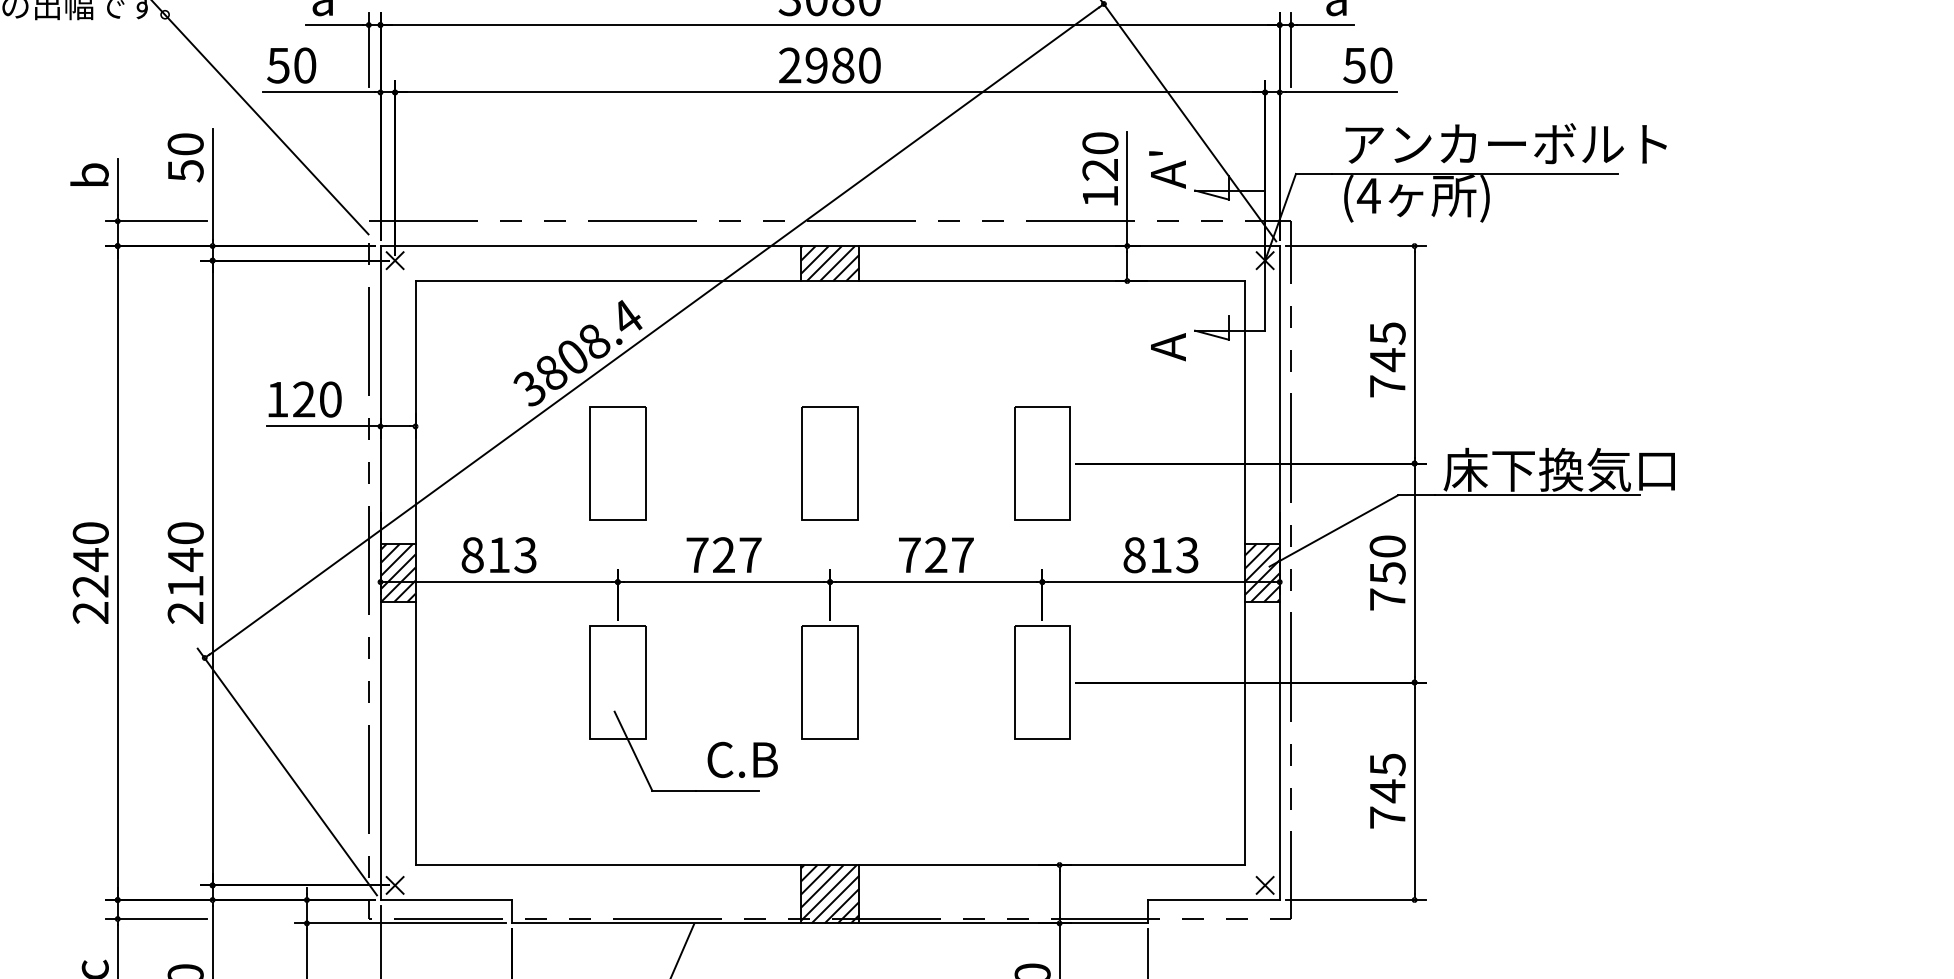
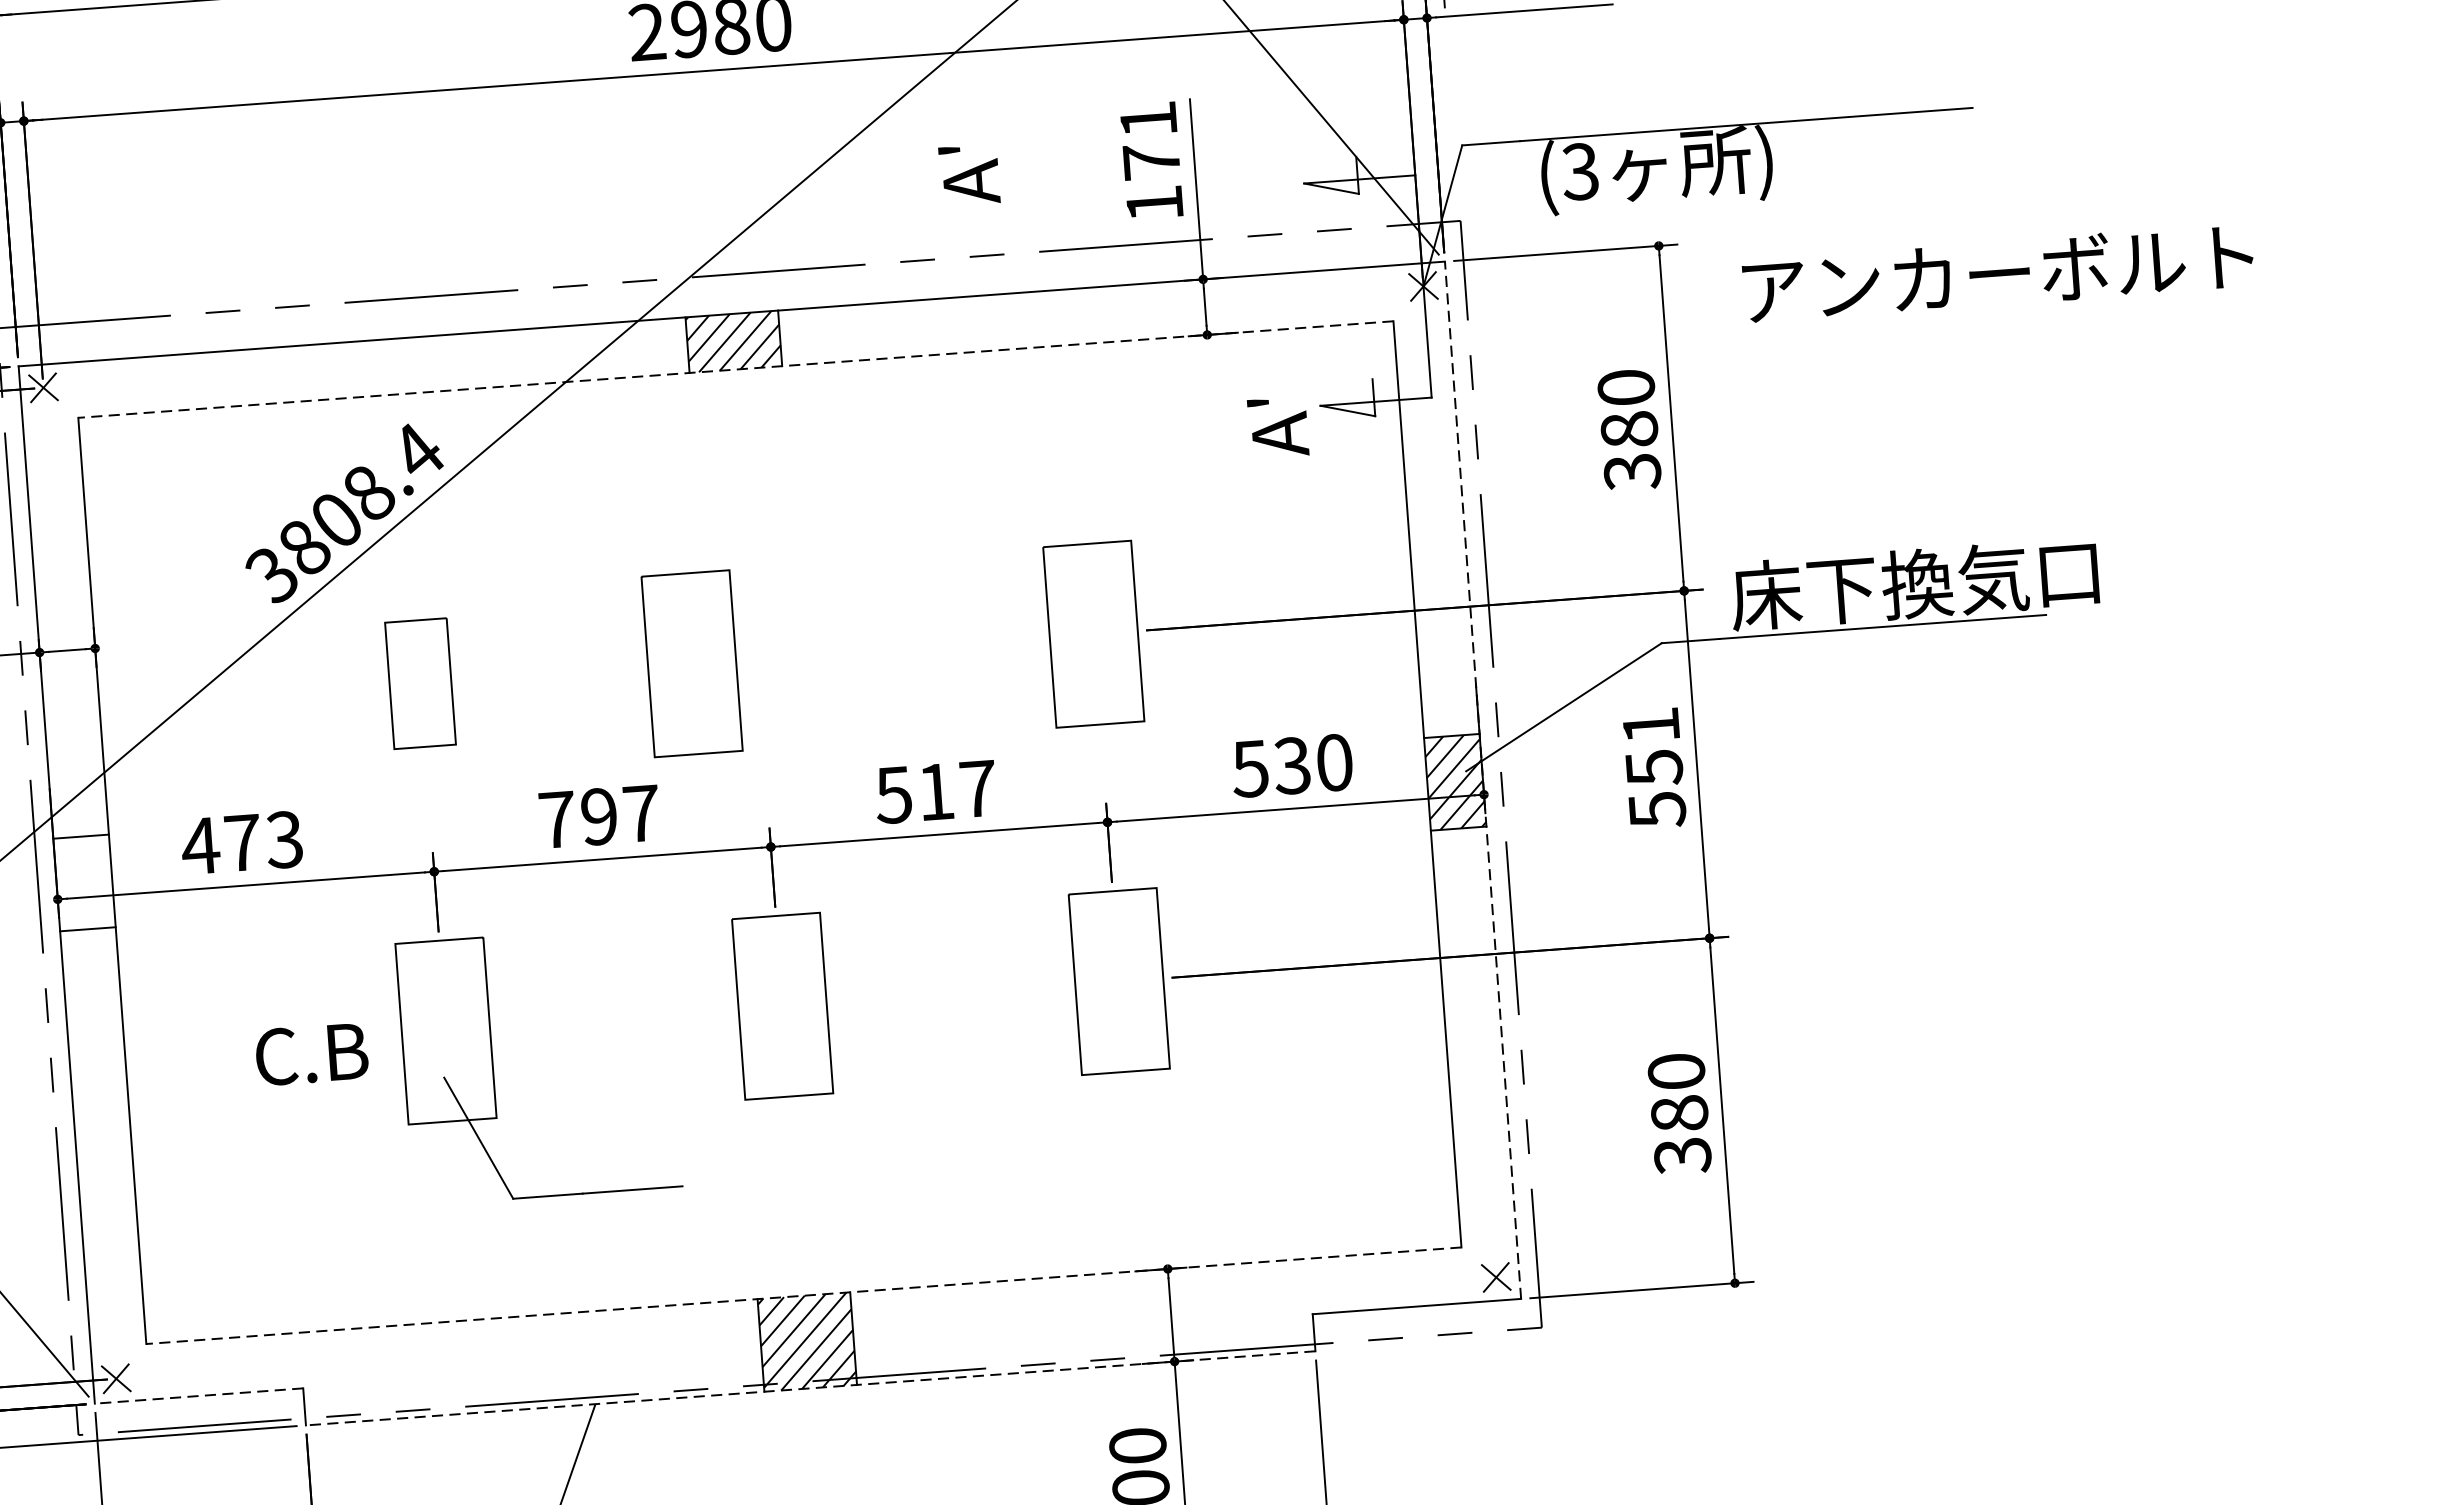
text: (1505, 143) -> (1997, 272), moved
text: (1100, 156) -> (1150, 140), 120 -> 171
text: (1167, 169) -> (969, 174), moved
text: (1368, 195) -> (1579, 171), (4 -> (3
line: (830, 281) -> (736, 370), solid -> dashed
text: (1155, 325) -> (1257, 402), A -> A'
text: (1387, 359) -> (1629, 429), 745 -> 380
part: (617, 463) -> (419, 683), size x0.7
part: (829, 463) -> (691, 663), moved
text: (485, 555) -> (221, 844), 813 -> 473
text: (723, 555) -> (598, 817), 727 -> 797
text: (922, 555) -> (914, 794), 727 -> 517
text: (1160, 555) -> (1291, 766), 813 -> 530
hatch: (397, 572) -> (83, 882), removed
line: (1279, 573) -> (1482, 781), solid -> dashed
text: (1387, 573) -> (1653, 768), 750 -> 551
text: (742, 759) -> (311, 1053), moved
text: (1387, 791) -> (1679, 1114), 745 -> 380
line: (830, 864) -> (804, 1294), solid -> dashed
line: (446, 900) -> (199, 1396), solid -> dashed
line: (829, 923) -> (809, 1388), solid -> dashed

